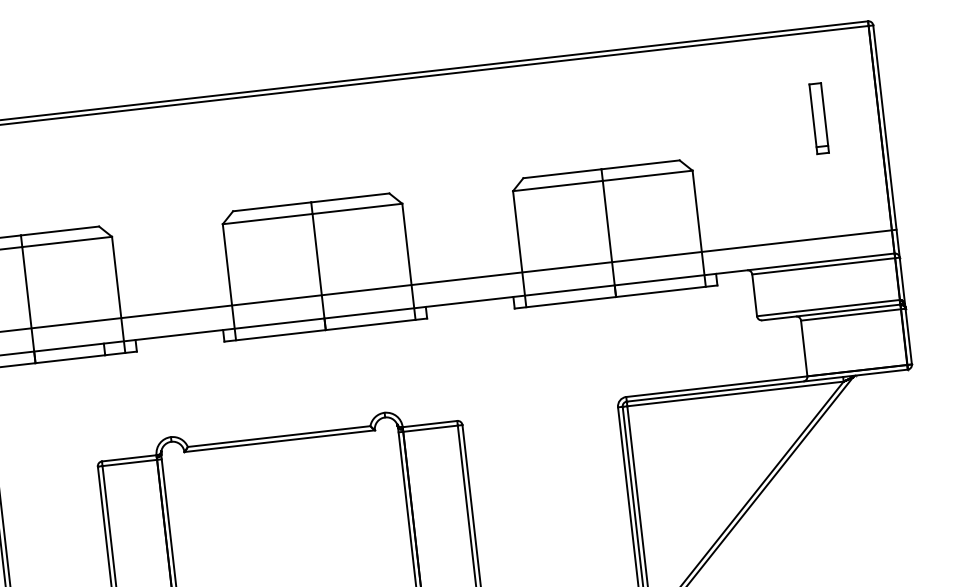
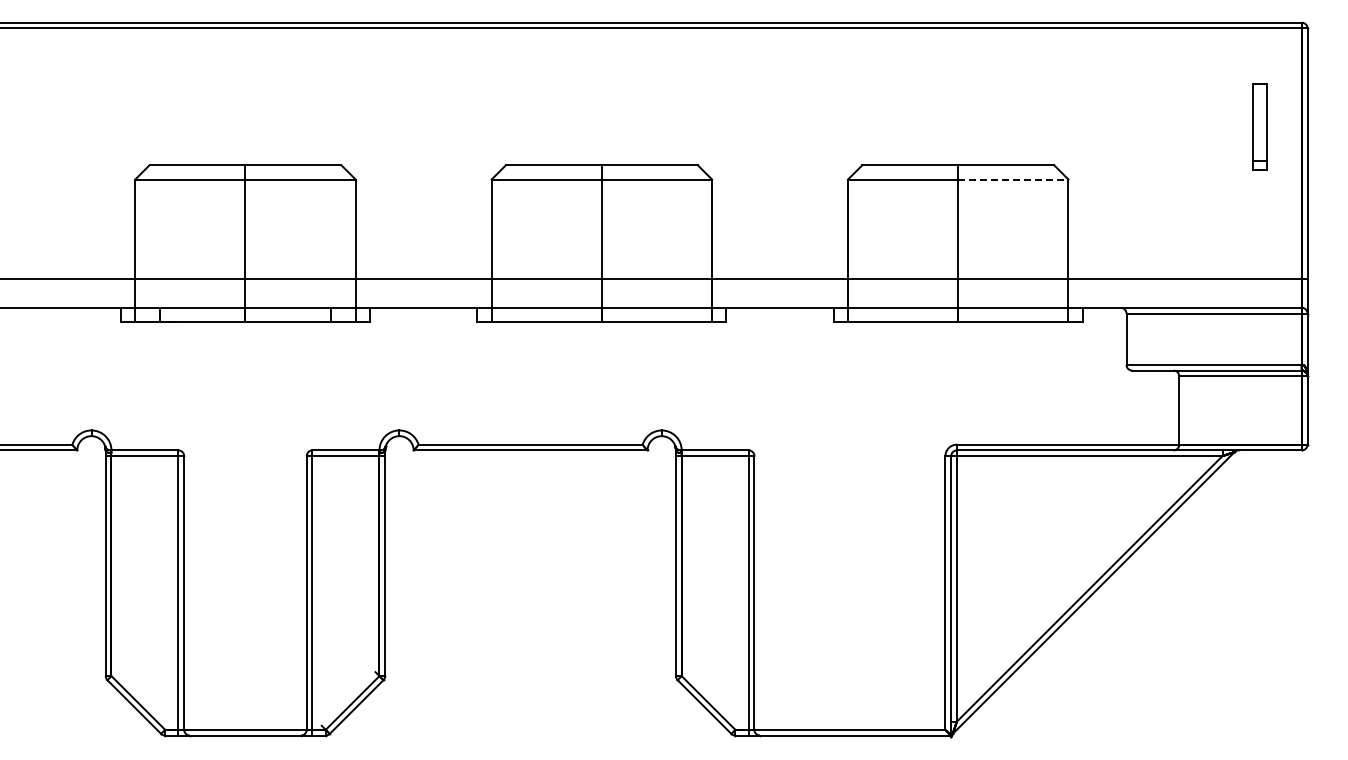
part: (818, 118) -> (1259, 126), moved
line: (647, 175) -> (1013, 179), solid -> dashed

